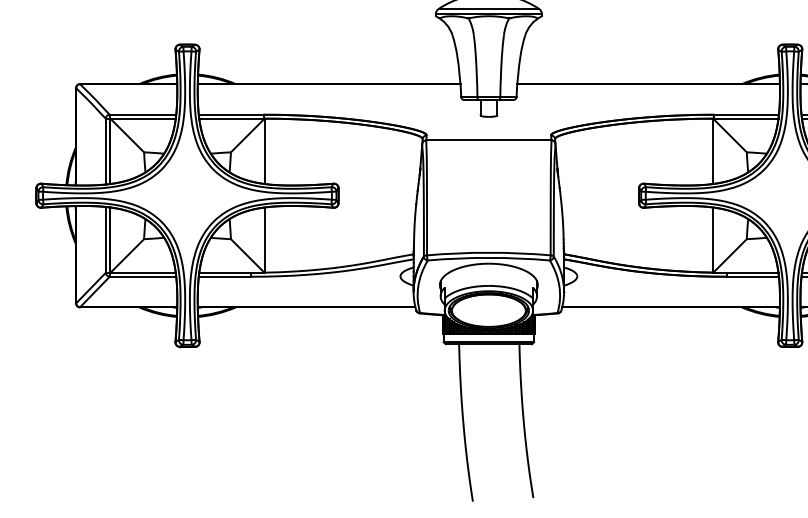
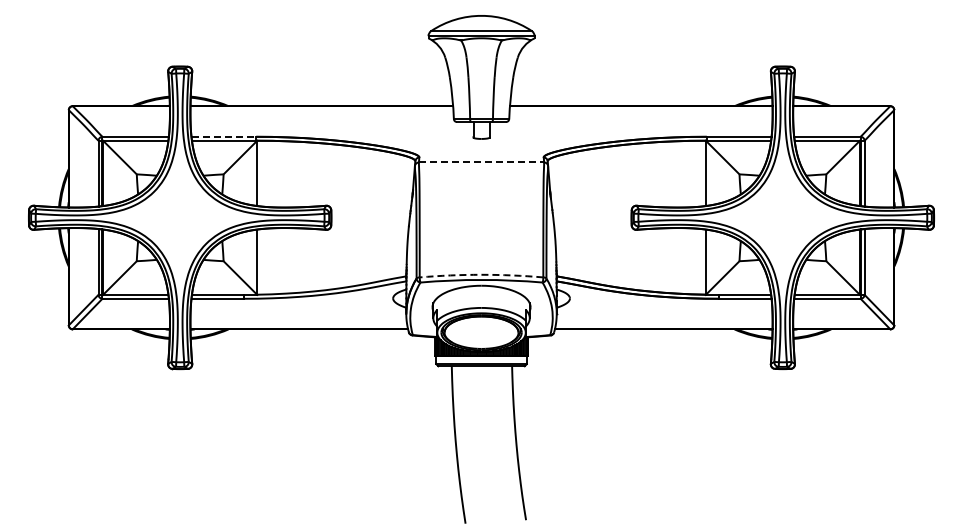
line: (231, 114) -> (224, 136), solid -> dashed
line: (488, 140) -> (481, 162), solid -> dashed
arc: (488, 252) -> (481, 274), solid -> dashed

